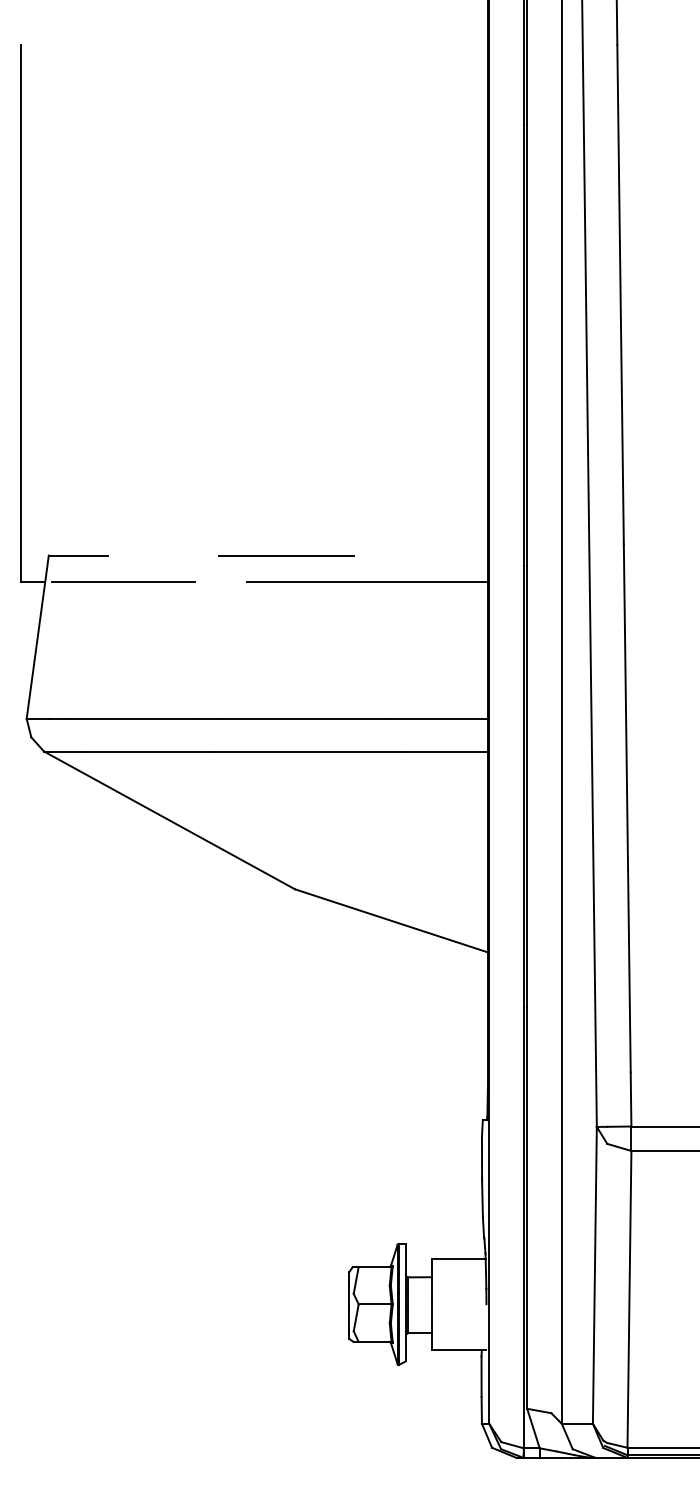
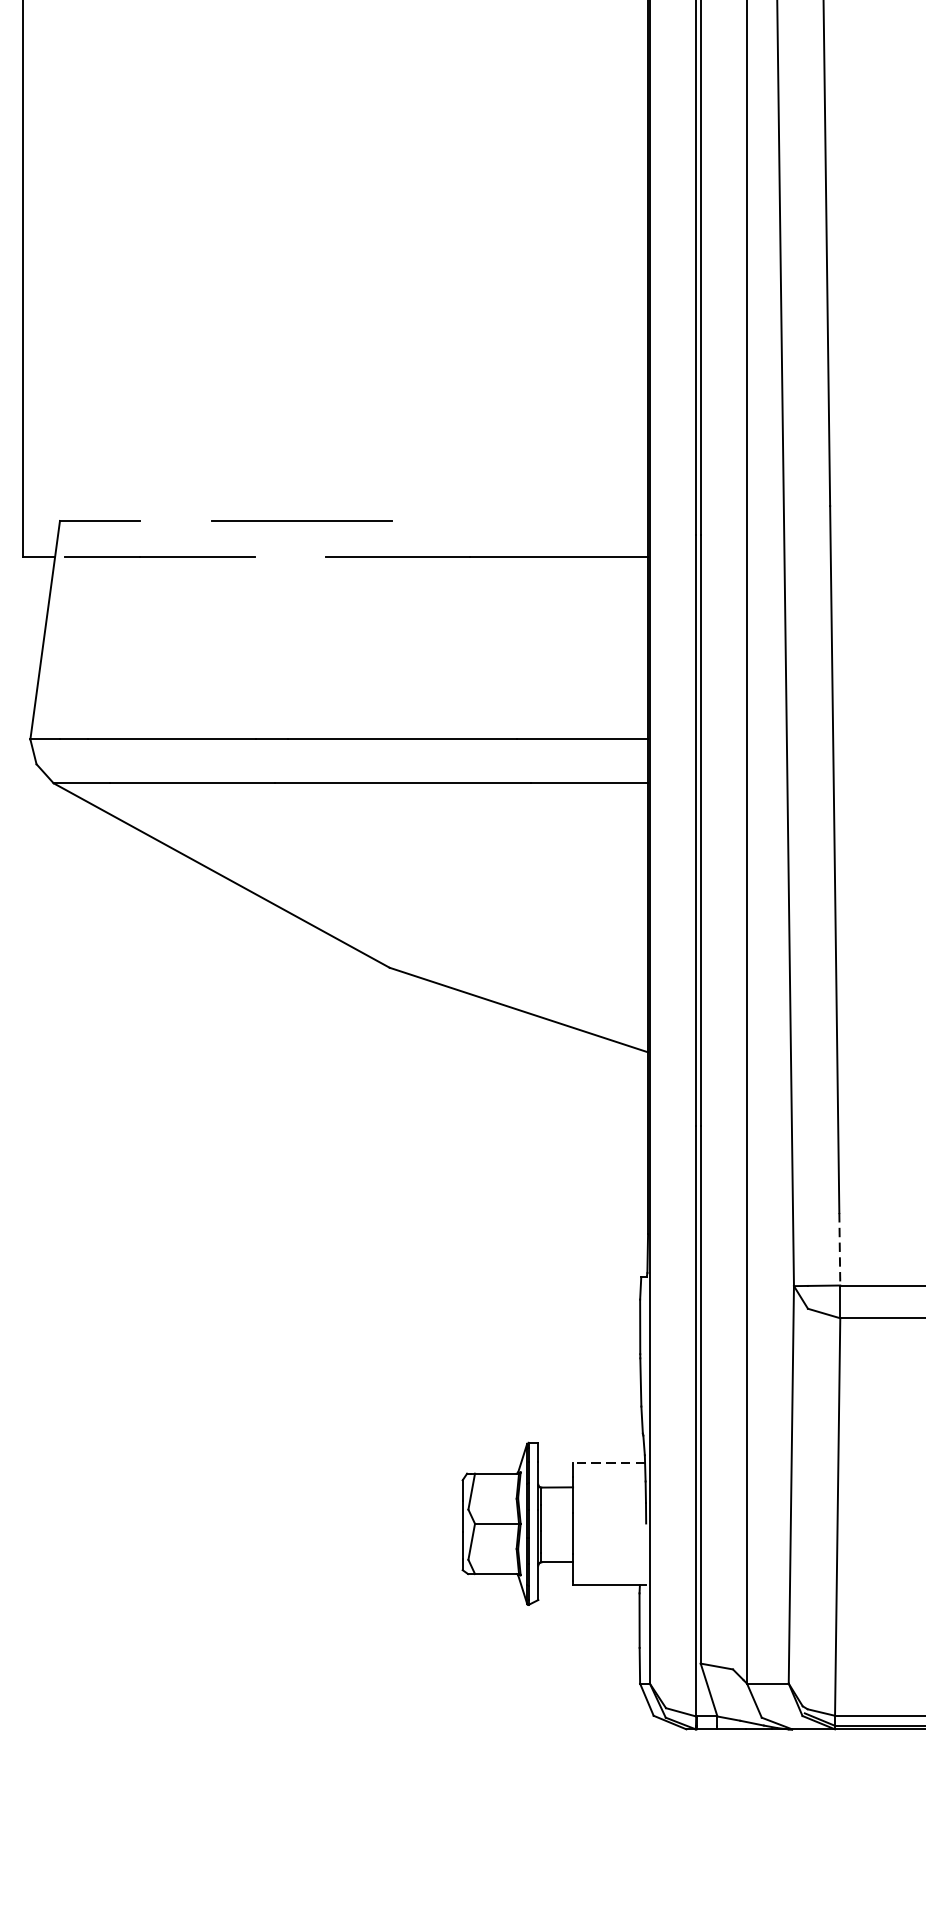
line: (286, 555) -> (302, 520), moved
line: (631, 1099) -> (840, 1249), solid -> dashed
line: (458, 1258) -> (608, 1462), solid -> dashed

